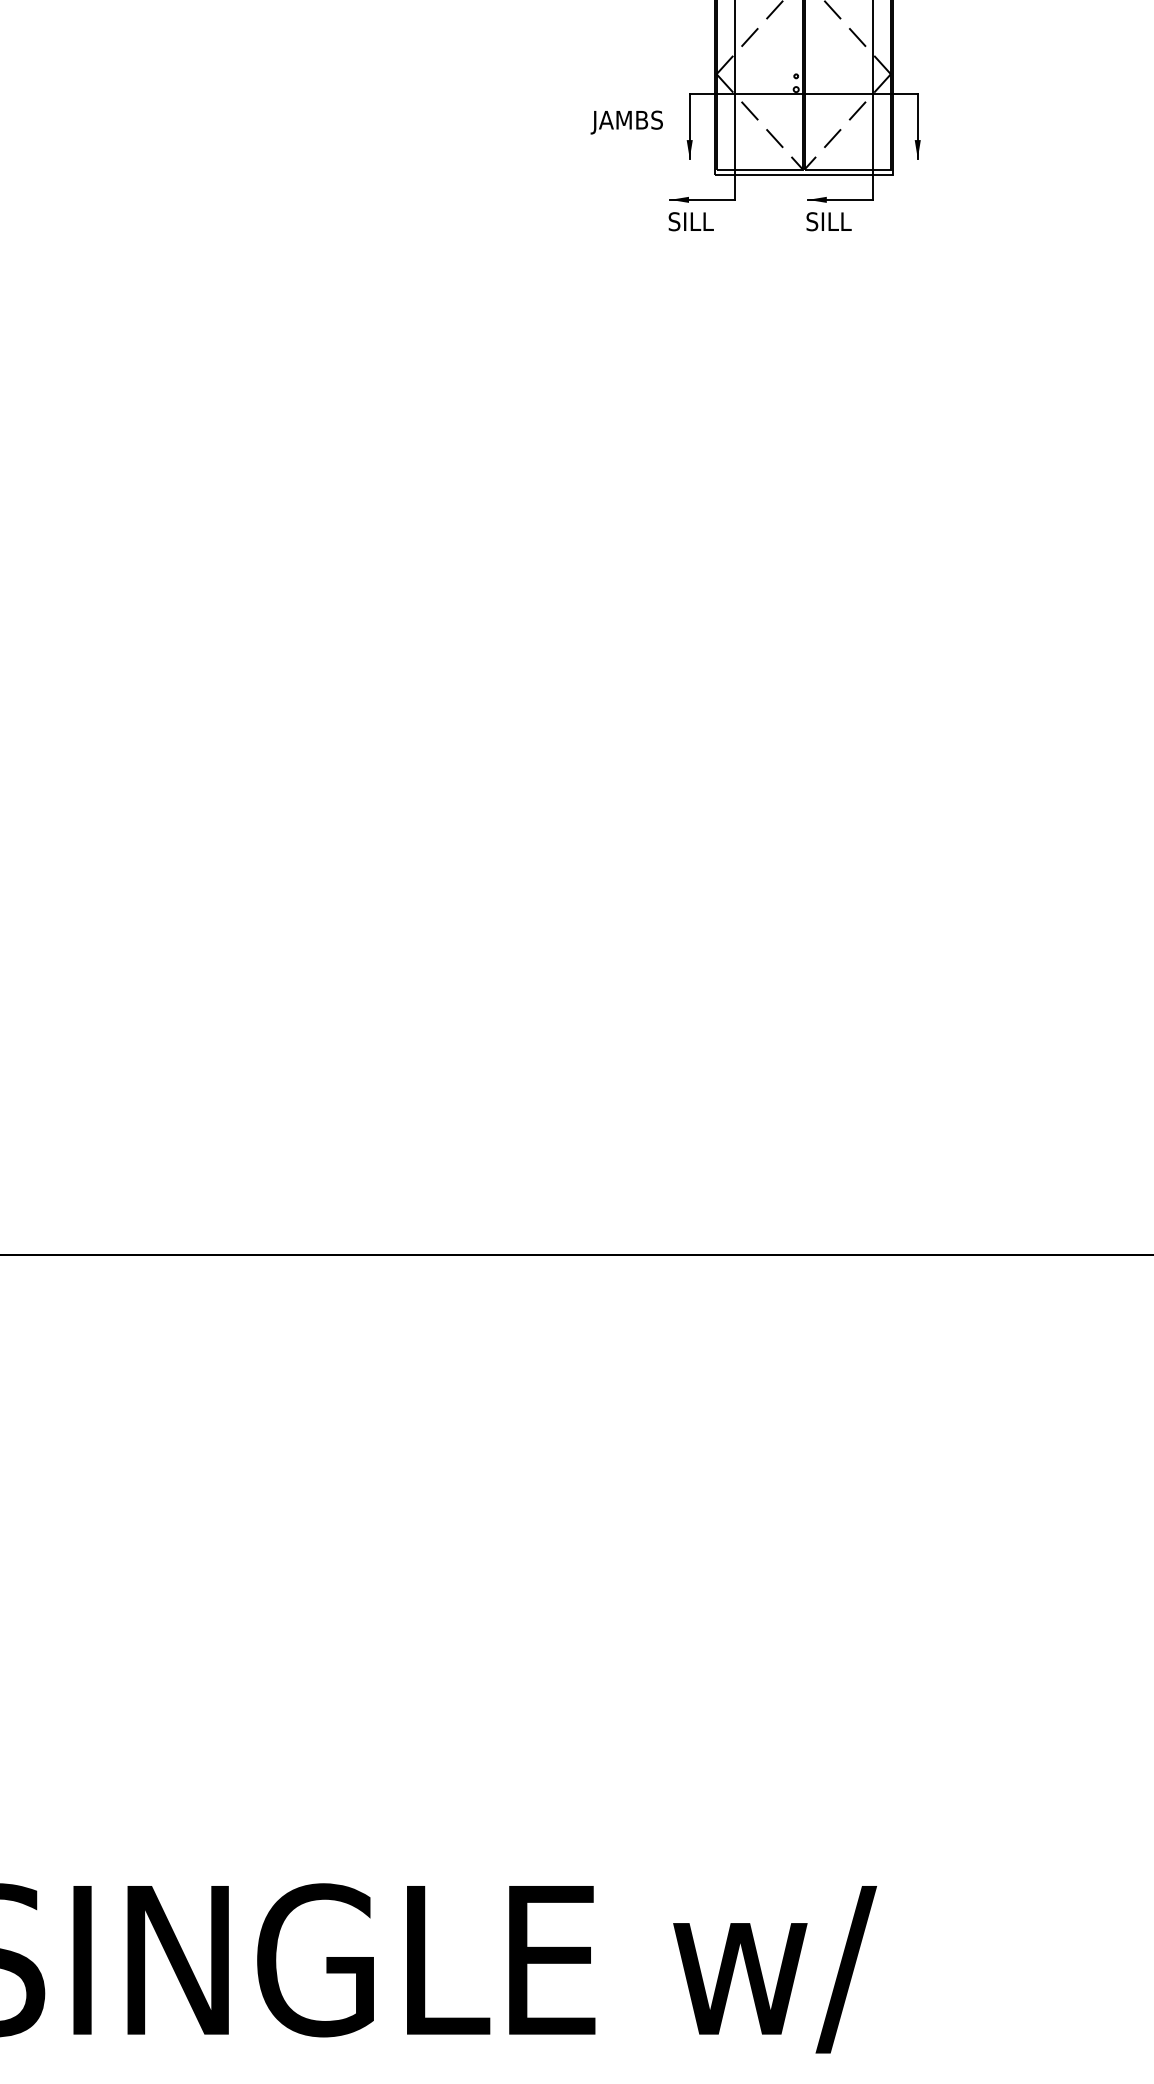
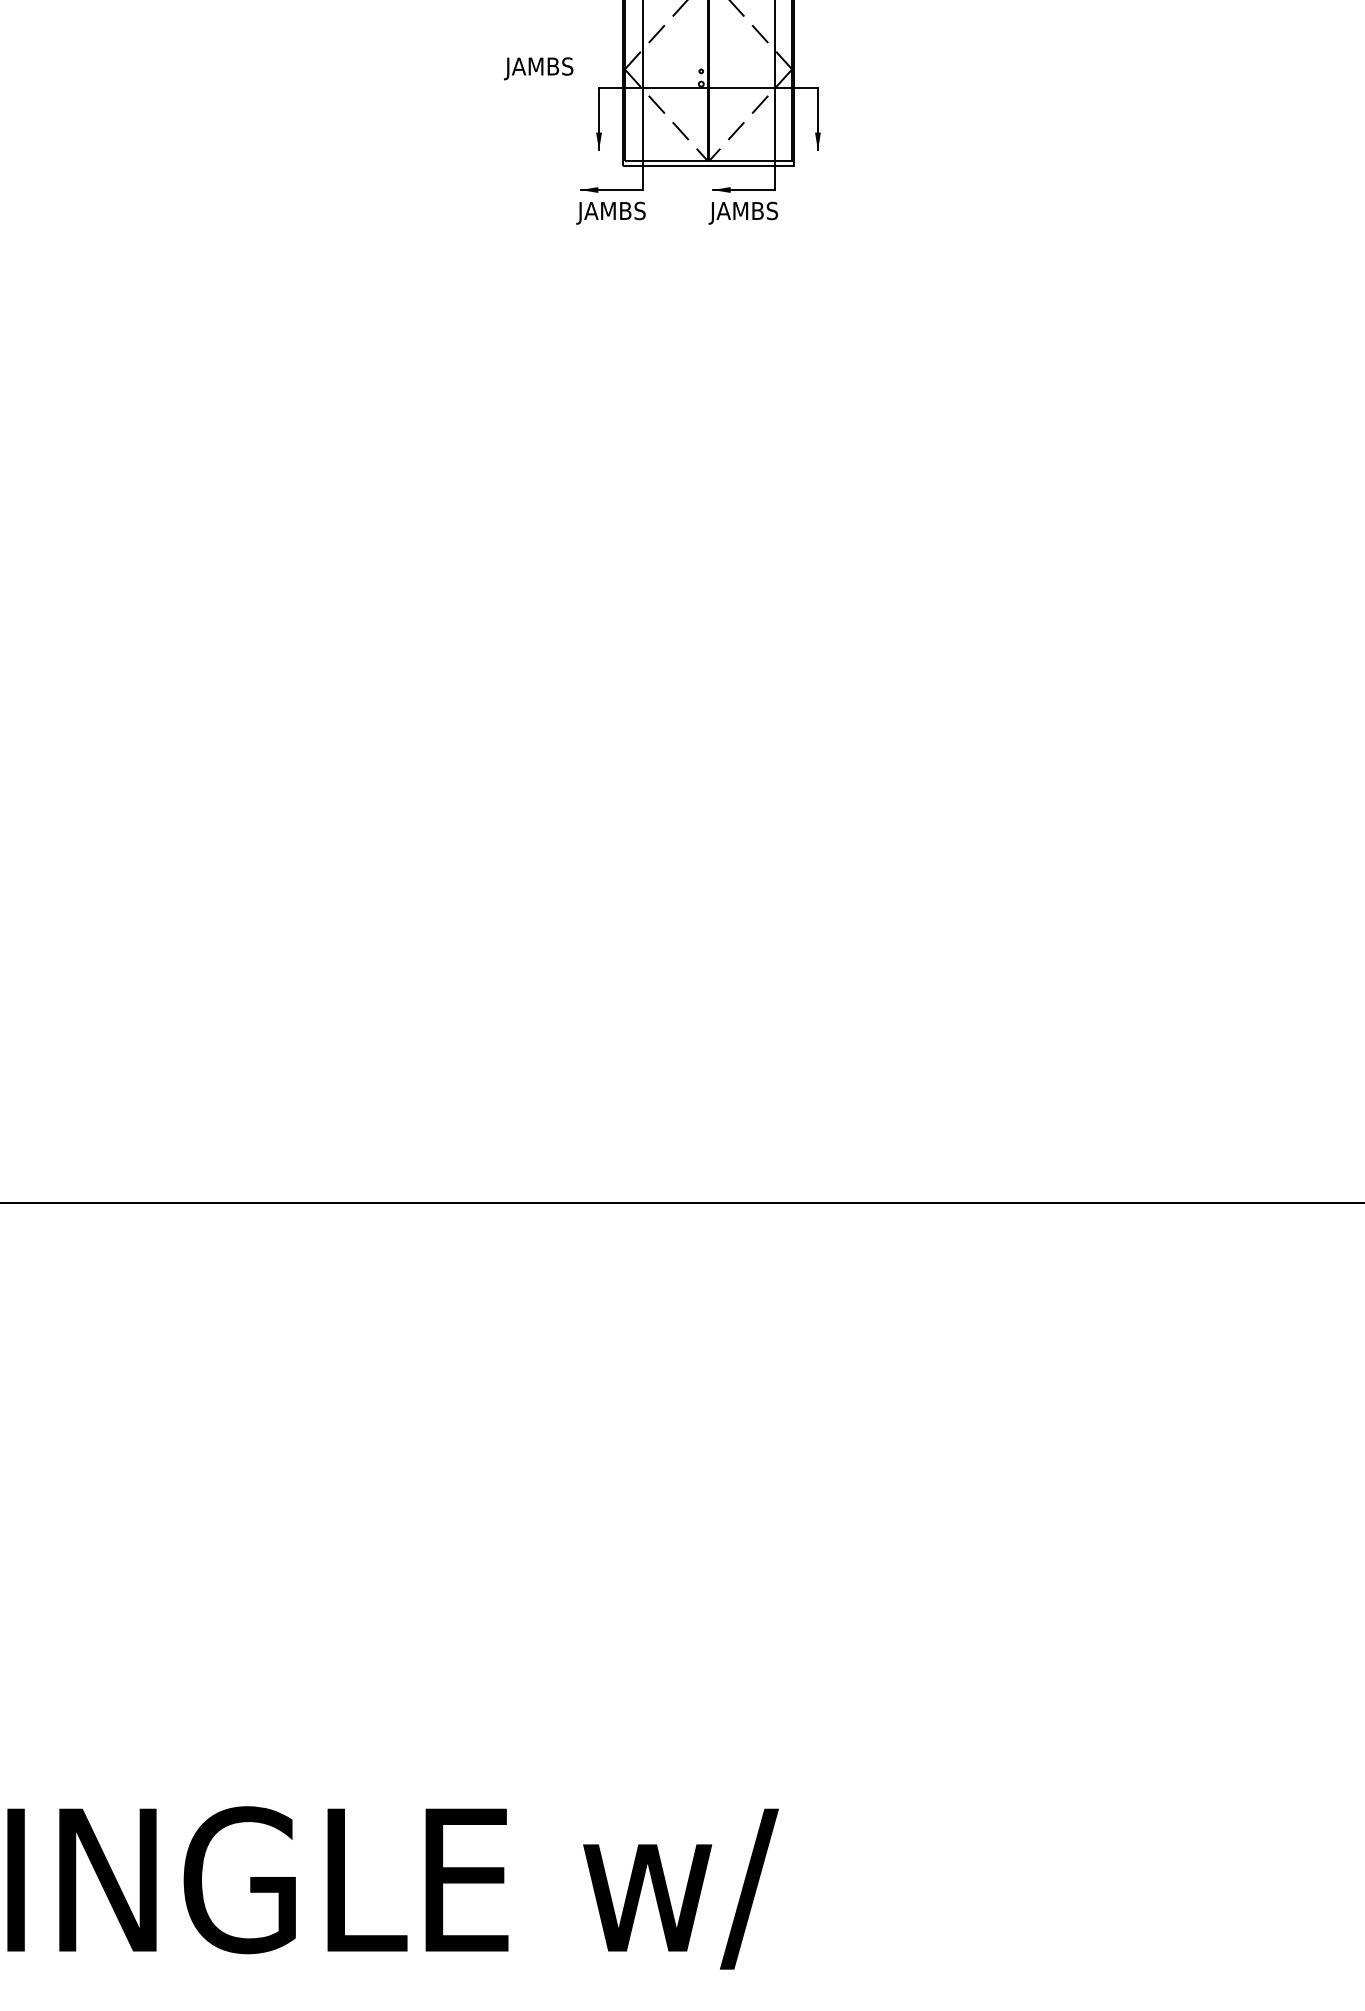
text: (626, 122) -> (538, 68), moved
text: (701, 223) -> (610, 212), SILL -> JAMBS
text: (839, 223) -> (742, 212), SILL -> JAMBS

